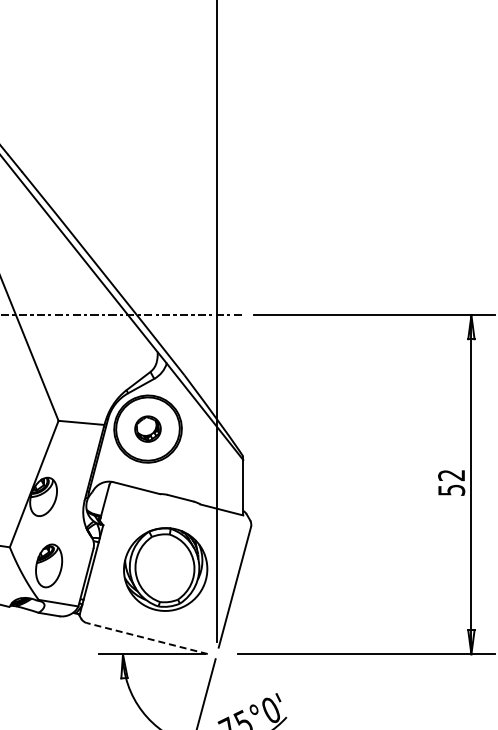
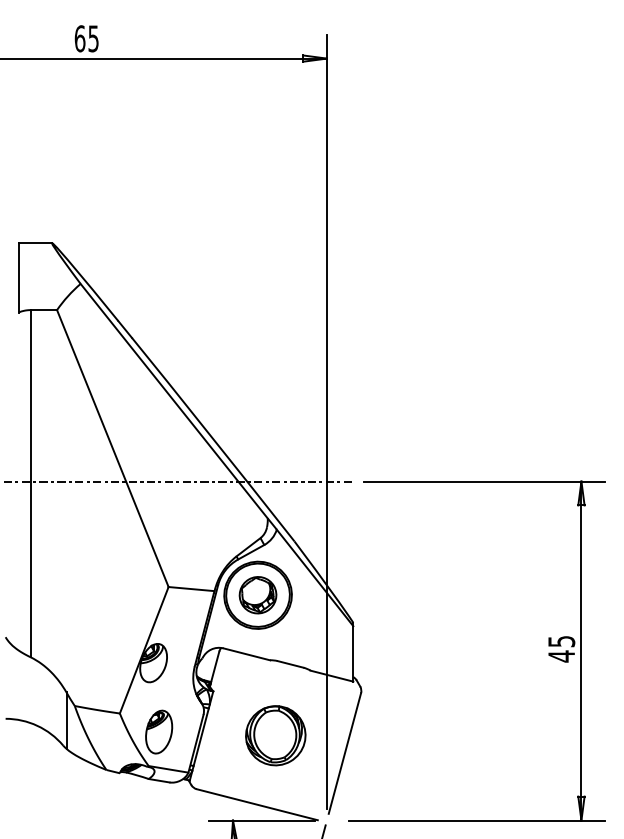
part: (147, 429) -> (257, 595), size x1.43
text: (451, 483) -> (561, 649), 52 -> 45
part: (165, 569) -> (275, 735), size x0.71
line: (146, 638) -> (256, 804), dashed -> solid

